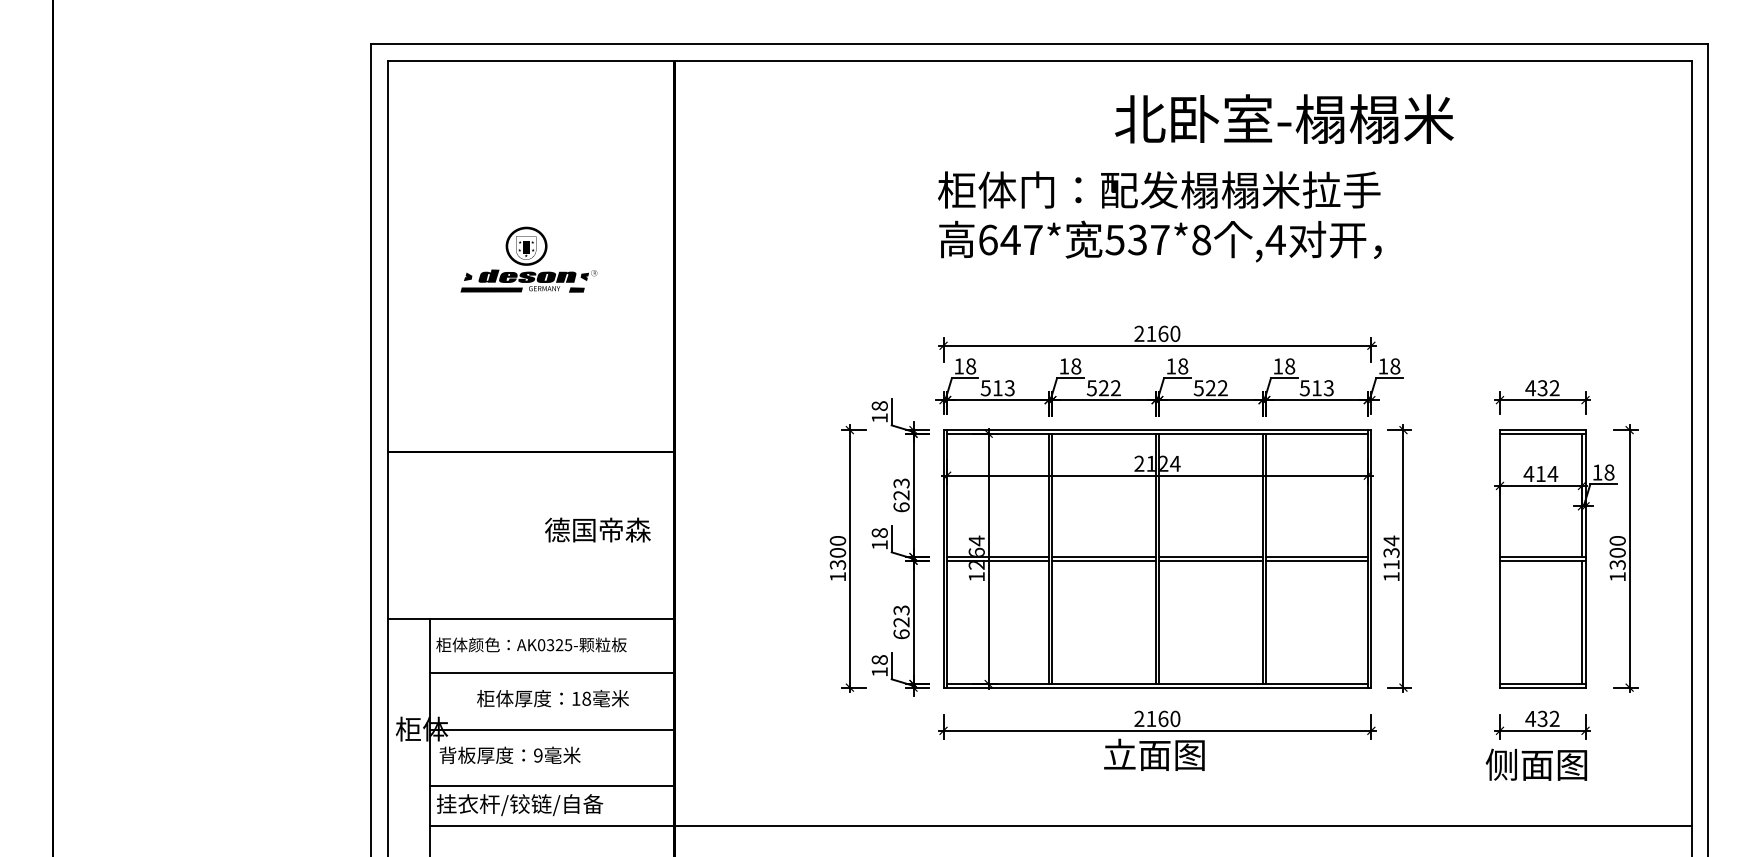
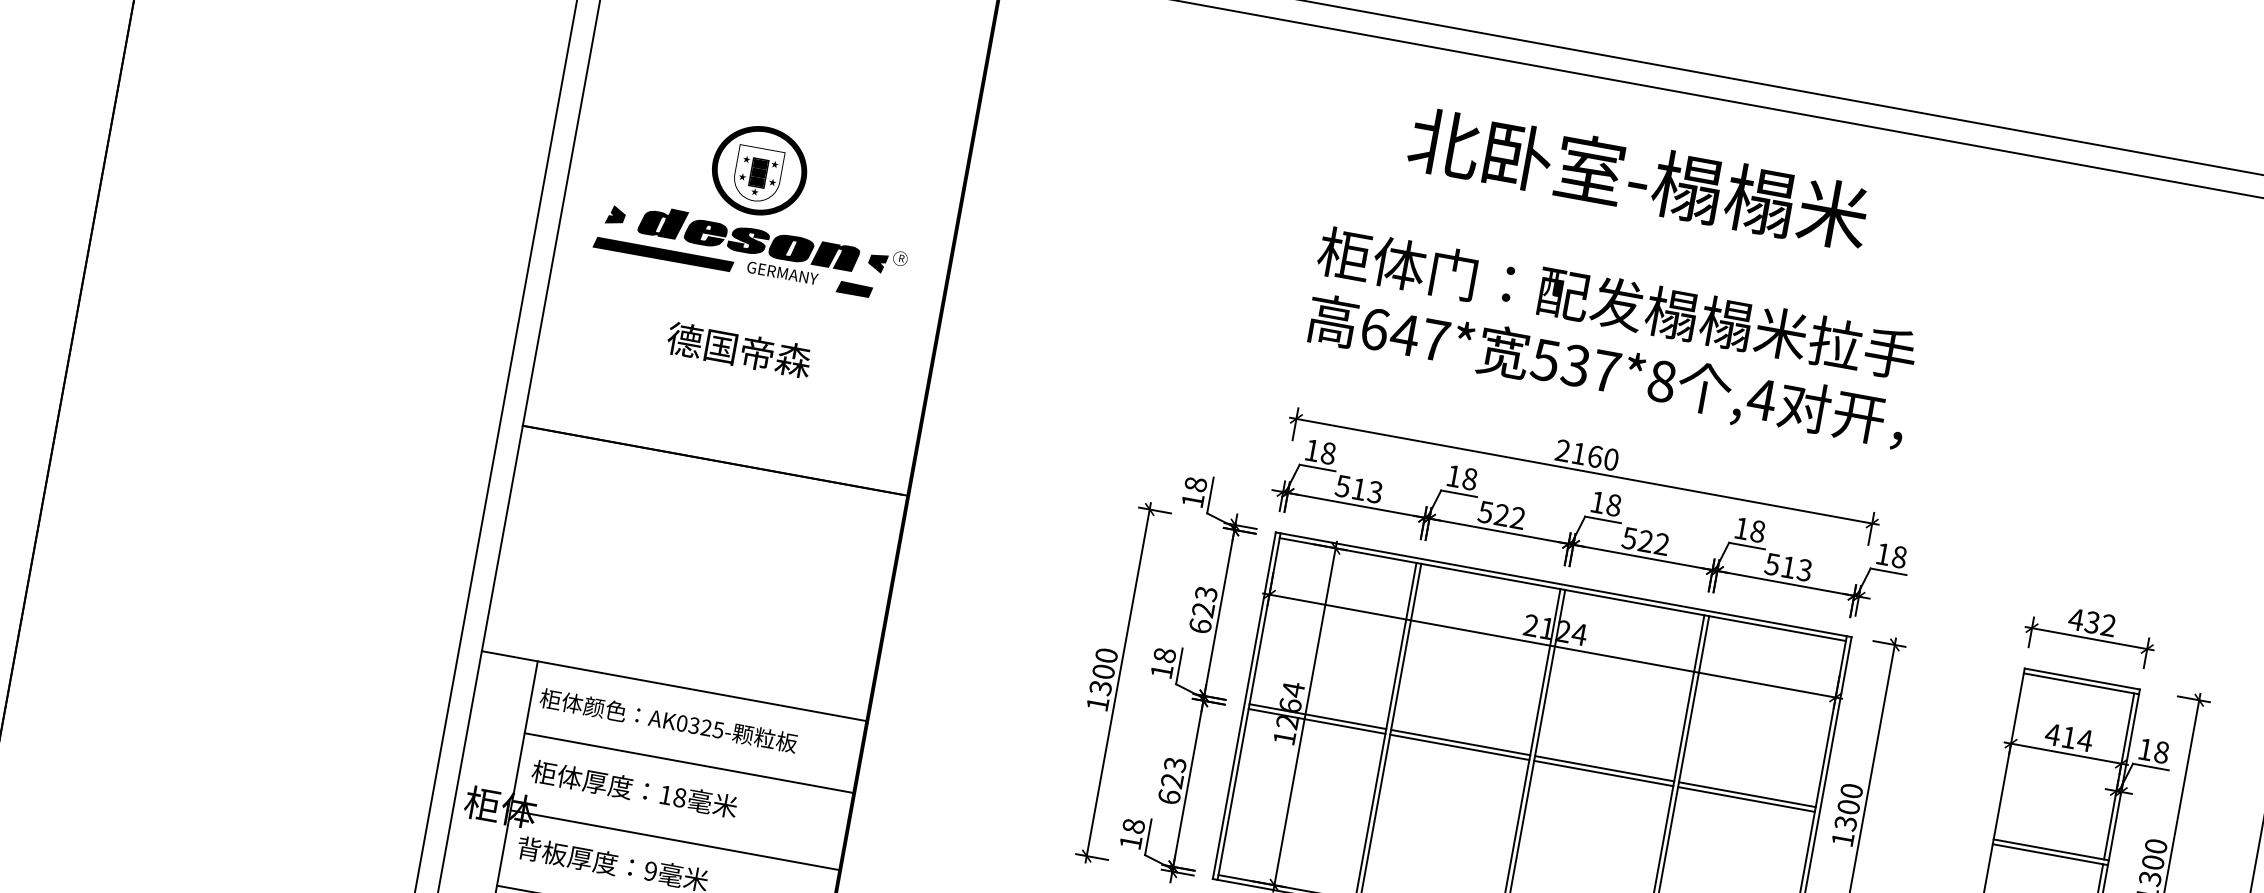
text: (1284, 118) -> (1639, 177), moved
text: (1159, 216) -> (1611, 339), moved
part: (528, 259) -> (758, 201), size x1.67
text: (597, 529) -> (738, 349), moved
text: (1391, 552) -> (1848, 806), 1134 -> 1300
text: (552, 698) -> (634, 788), moved

